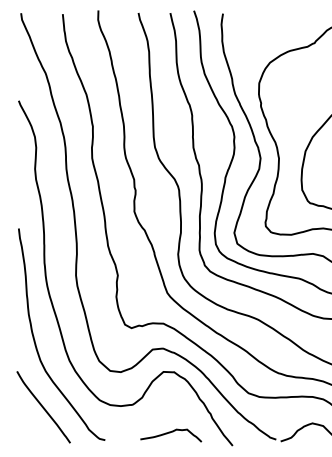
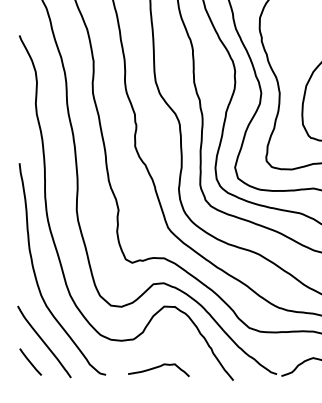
line: (29, 427) -> (30, 362), added
curve: (170, 433) -> (158, 368), moved

